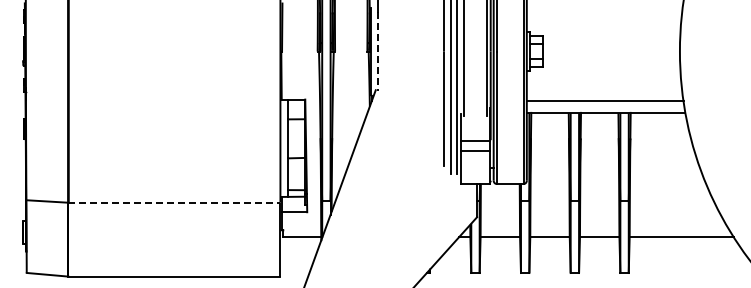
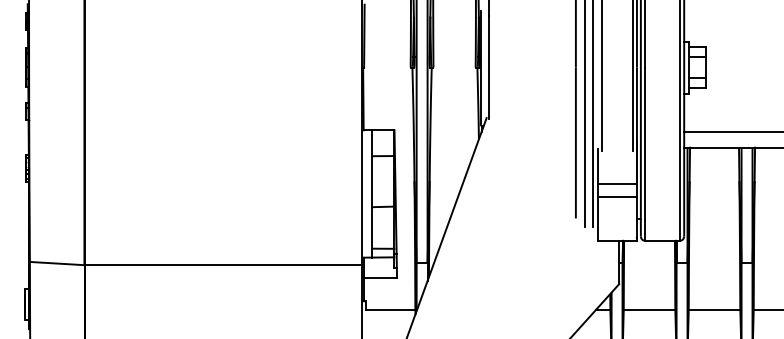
line: (377, 51) -> (488, 67), dashed -> solid
line: (174, 202) -> (223, 264), dashed -> solid

